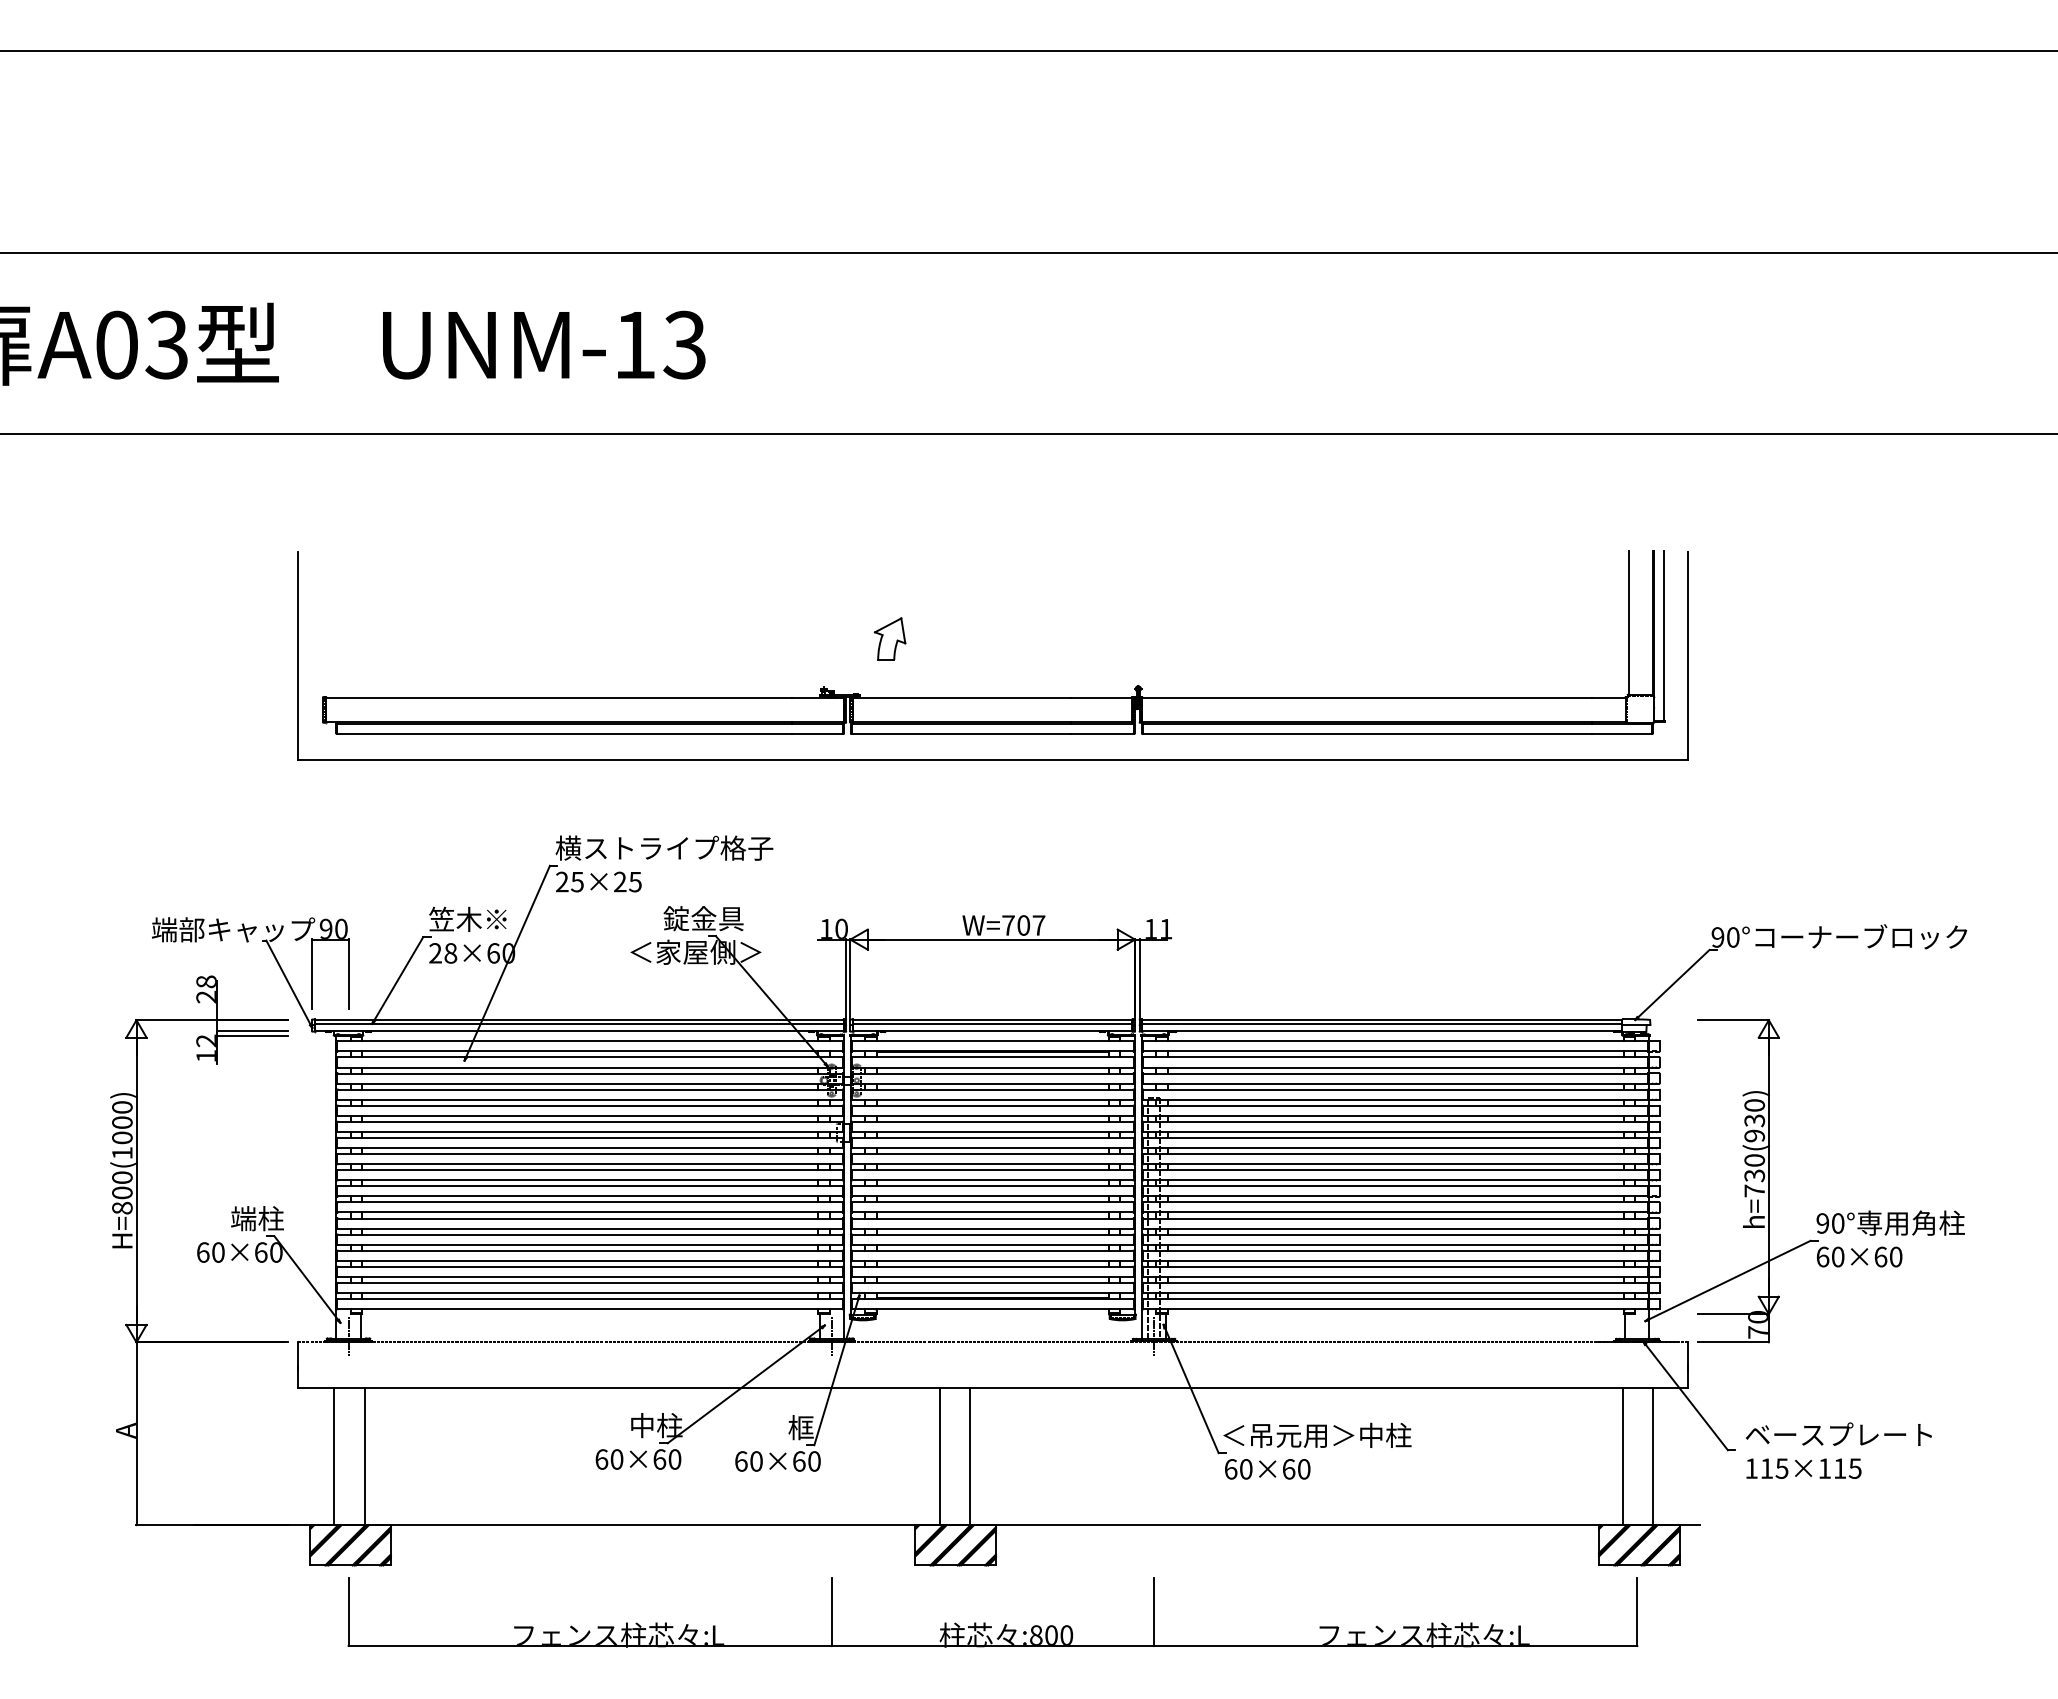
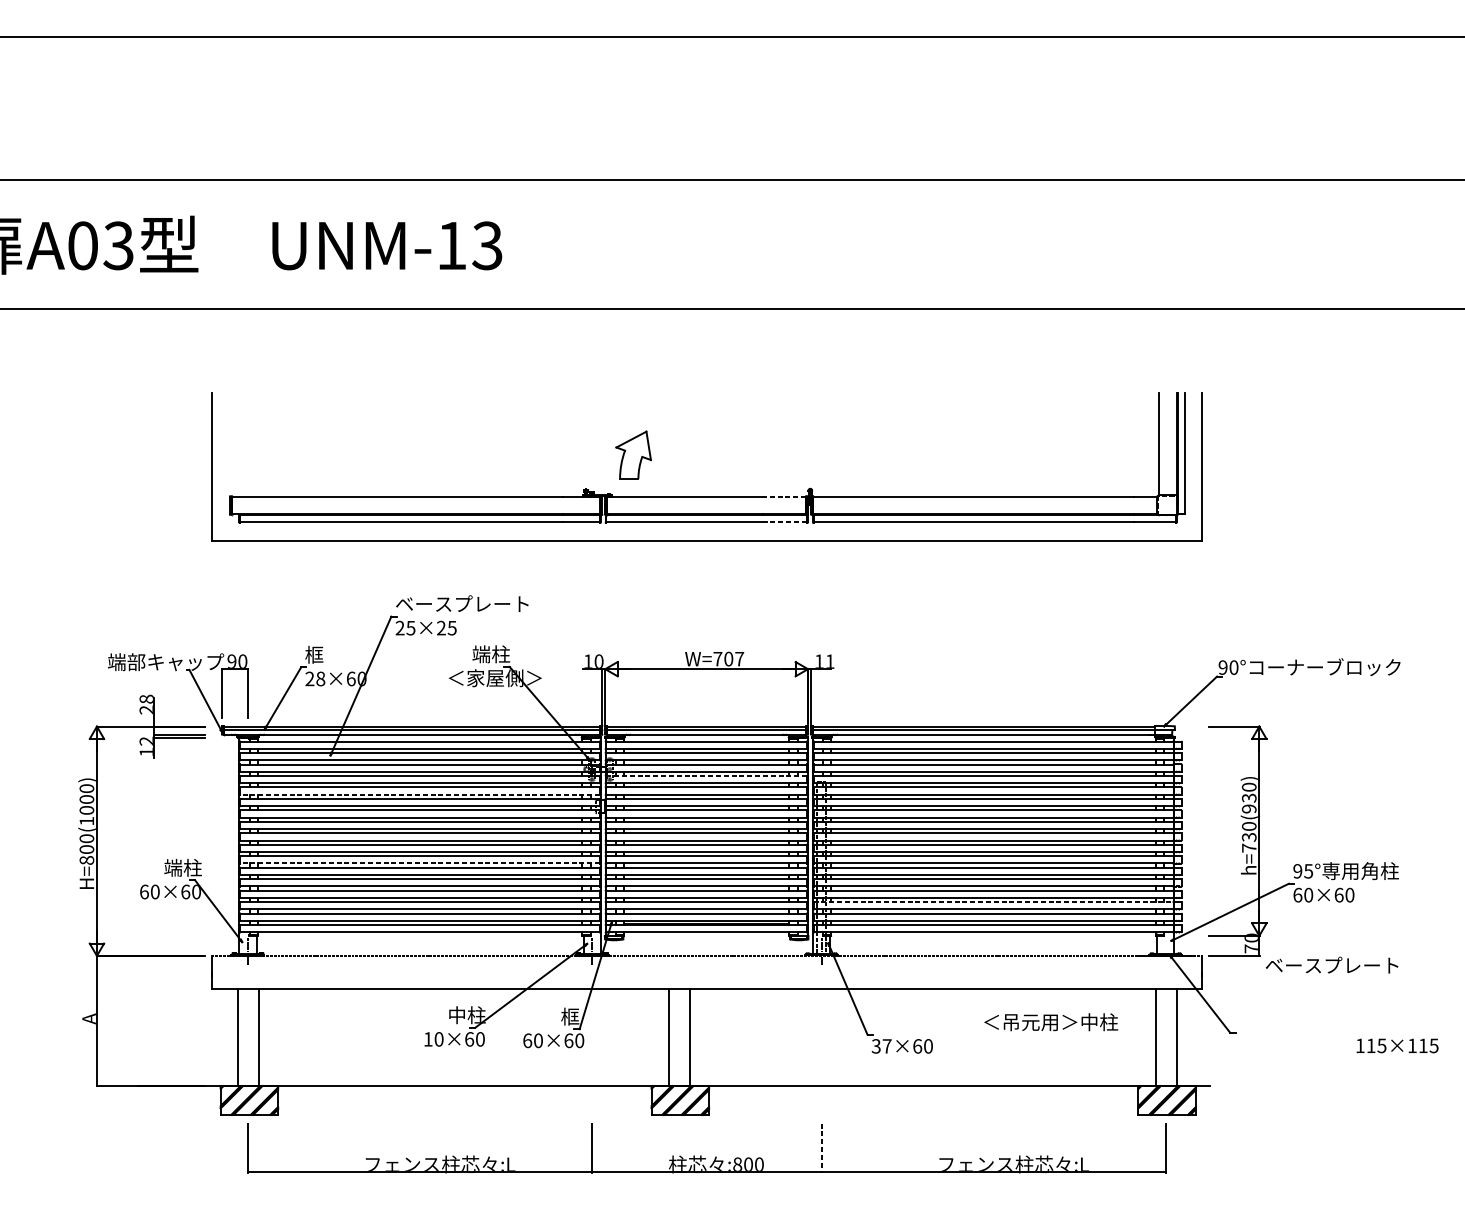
part: (889, 638) -> (633, 454), size x1.6
line: (1101, 697) -> (784, 496), solid -> dashed
line: (1103, 733) -> (785, 522), solid -> dashed
text: (664, 847) -> (472, 603), 横ストライプ格子 -> ベースプレート
text: (467, 918) -> (332, 654), 笠木※ -> 框
text: (703, 918) -> (500, 654), 錠金具 -> 端柱
line: (992, 1089) -> (706, 775), solid -> dashed
line: (590, 1115) -> (420, 794), solid -> dashed
line: (590, 1212) -> (420, 863), solid -> dashed
text: (1837, 1223) -> (1308, 871), 90° -> 95°
line: (1395, 1266) -> (993, 901), solid -> dashed
text: (1838, 1433) -> (1331, 964), moved
text: (1317, 1434) -> (1051, 1021), moved
text: (601, 1459) -> (428, 1039), 60×60 -> 10×60
text: (1803, 1468) -> (1397, 1045), moved
text: (1238, 1469) -> (881, 1046), 60×60 -> 37×60
line: (1154, 1612) -> (821, 1148), solid -> dashed

